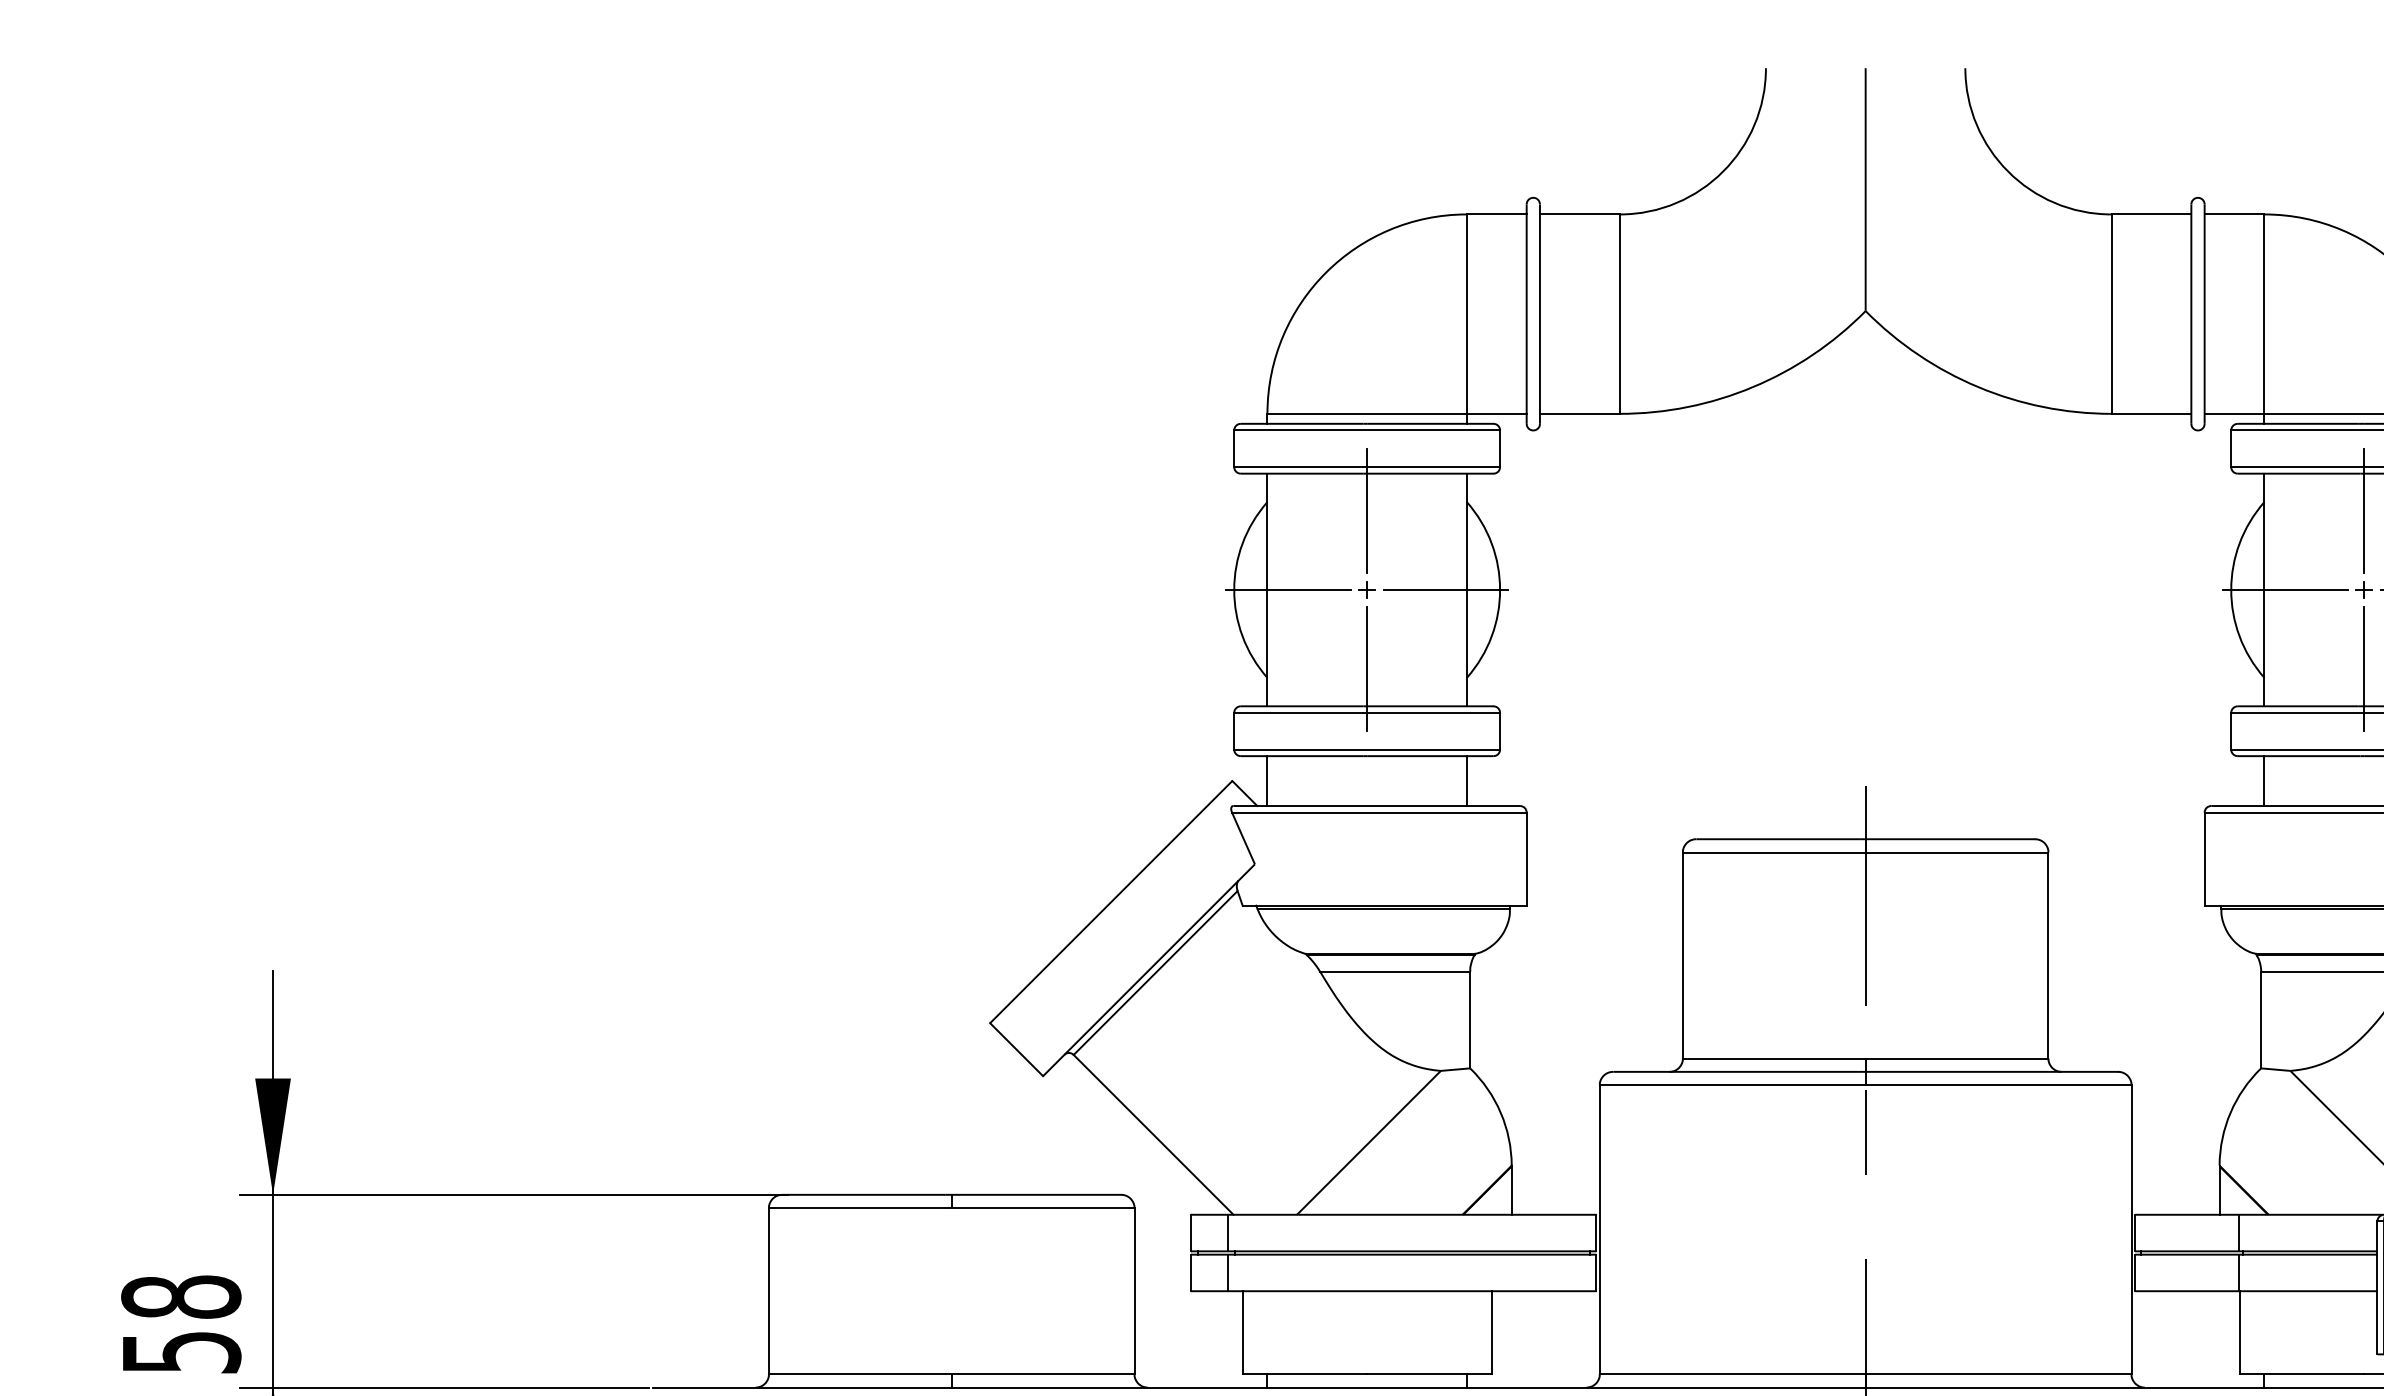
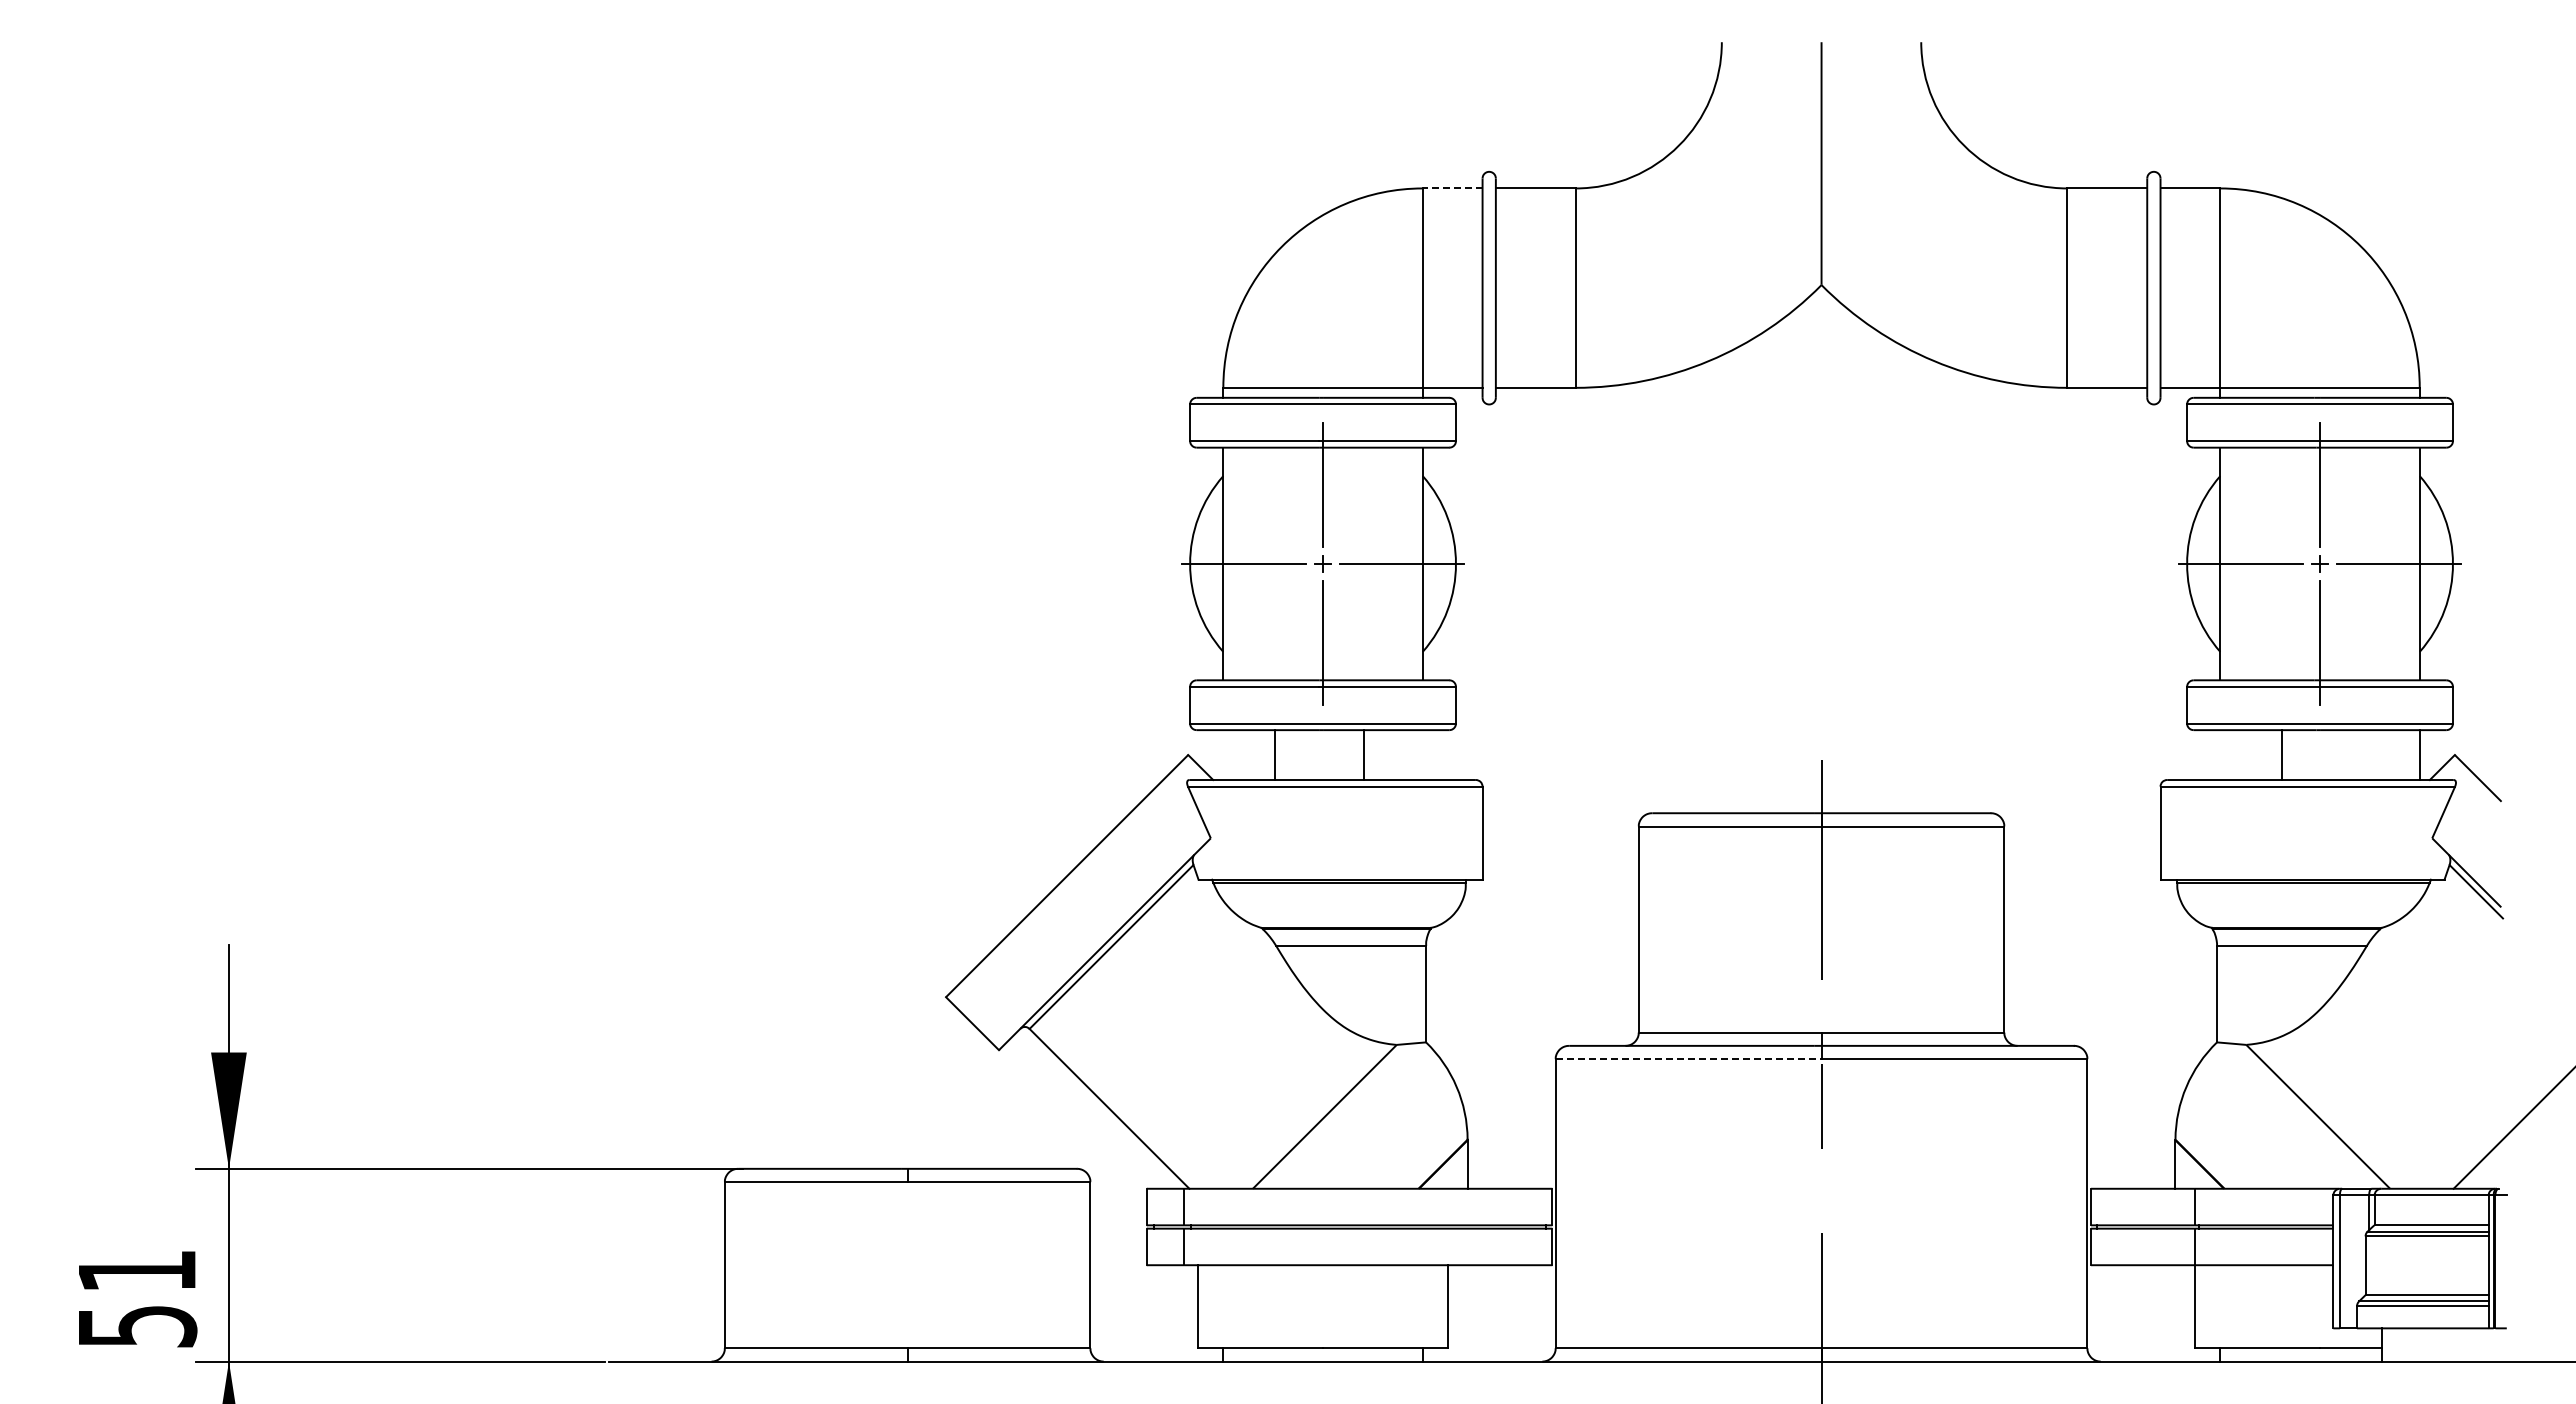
line: (1496, 214) -> (1452, 188), solid -> dashed
line: (1267, 781) -> (1275, 755), moved
line: (1466, 781) -> (1363, 755), moved
line: (2264, 781) -> (2282, 755), moved
line: (1732, 1085) -> (1688, 1059), solid -> dashed
text: (181, 1296) -> (137, 1270), 58 -> 51

